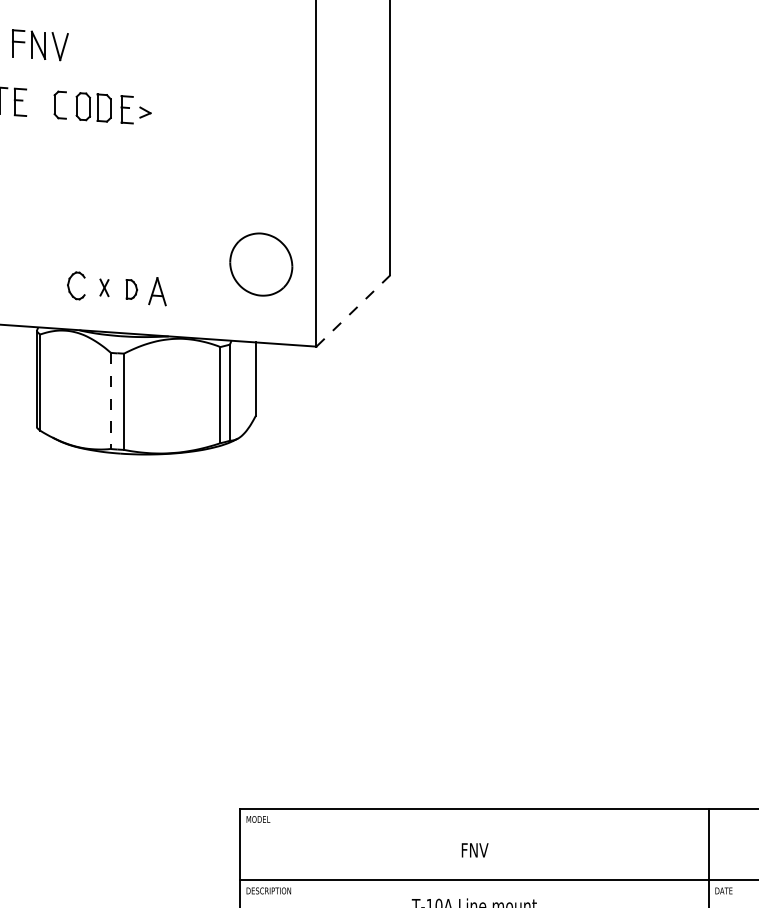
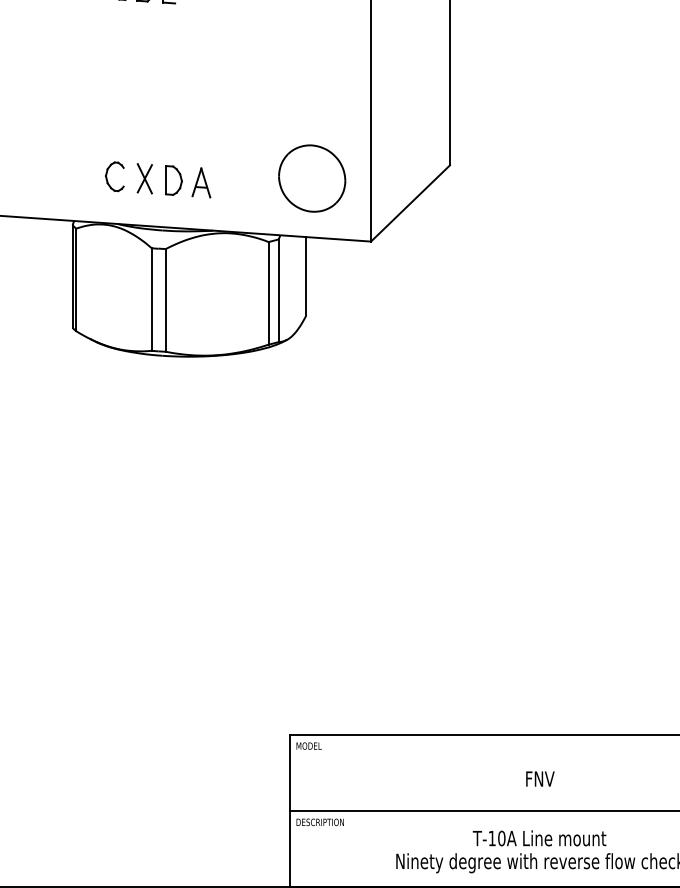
part: (261, 264) -> (312, 178), moved
part: (104, 287) -> (144, 178), size x1.67
part: (131, 289) -> (173, 180), size x1.43
line: (353, 311) -> (410, 204), dashed -> solid
line: (110, 401) -> (151, 300), dashed -> solid

